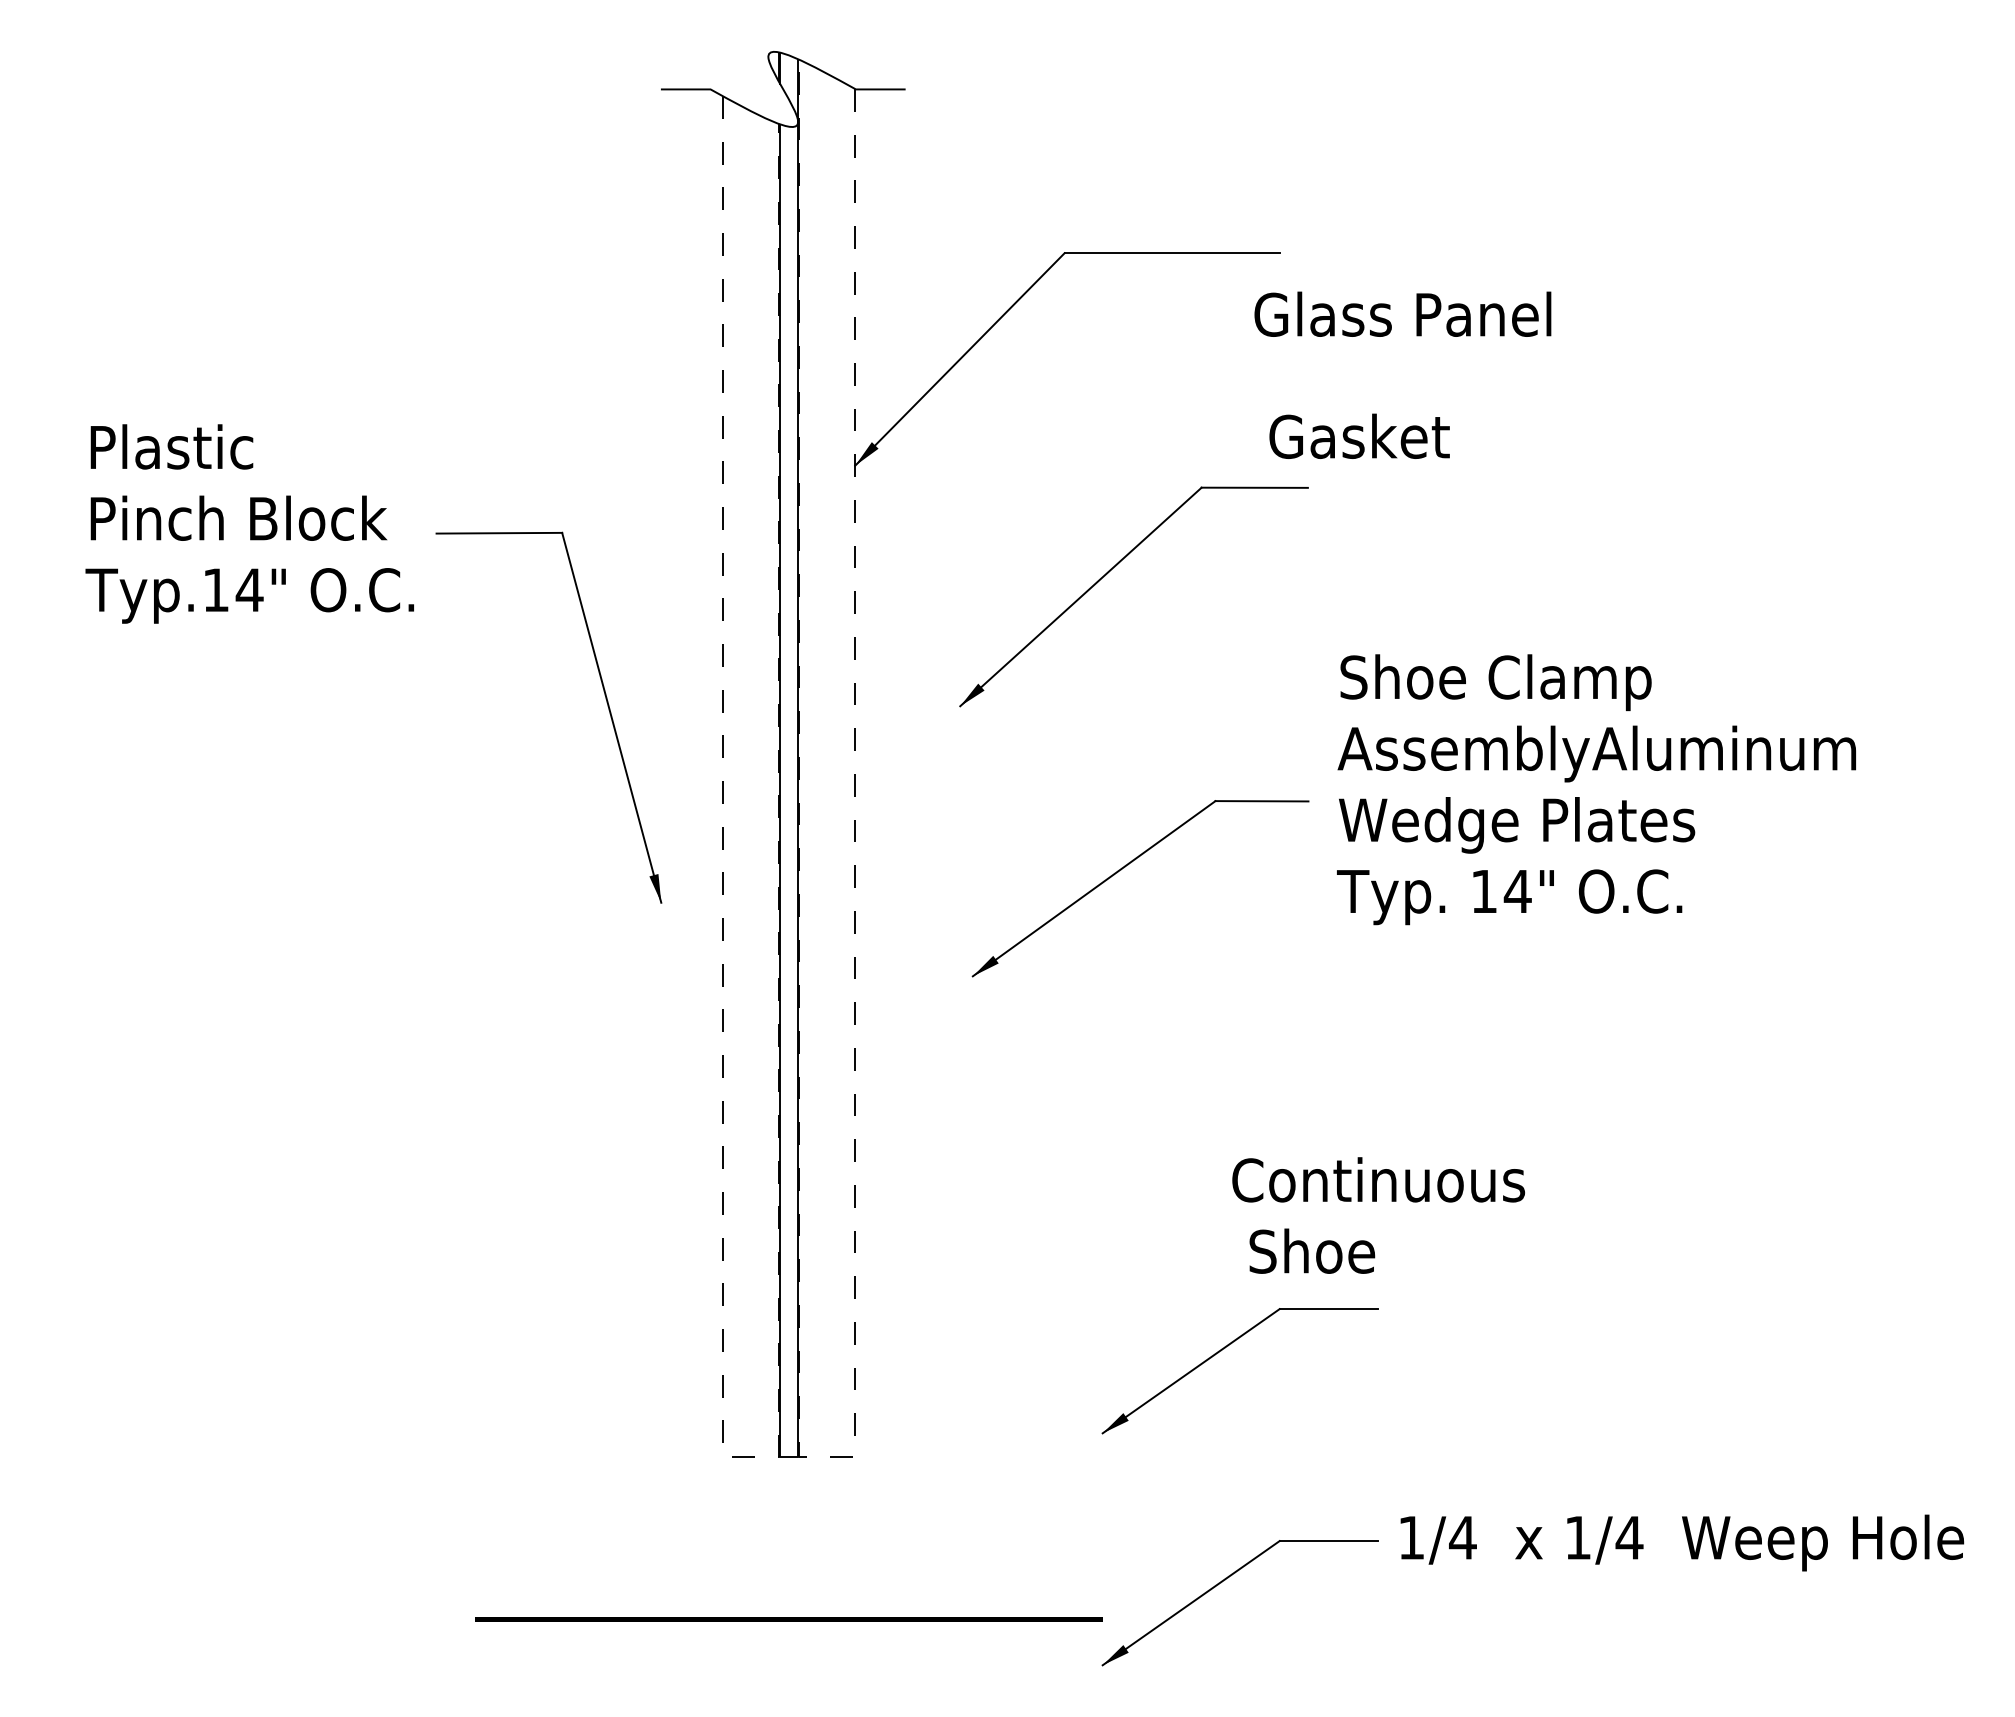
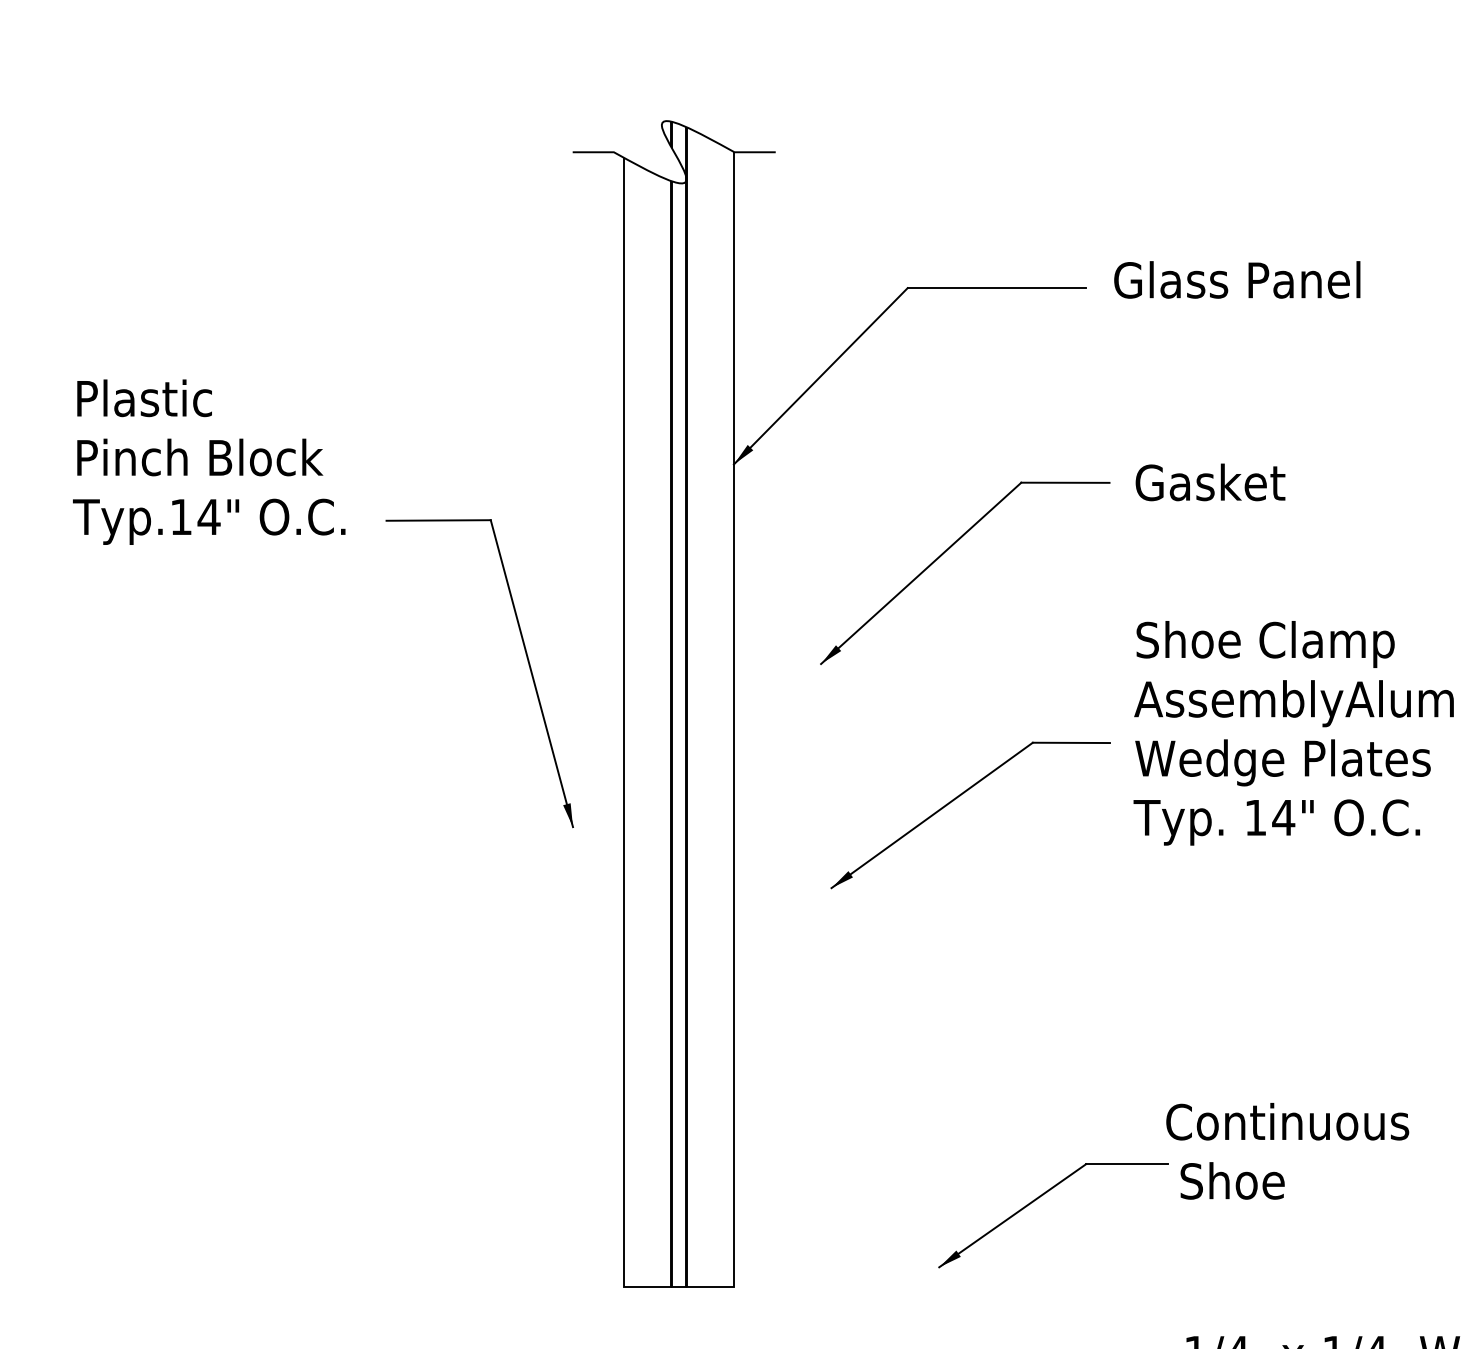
text: (1402, 313) -> (1236, 279), moved
text: (1359, 435) -> (1210, 481), moved
text: (249, 523) -> (208, 461), moved
text: (1378, 1215) -> (1287, 1151), moved
line: (737, 1456) -> (636, 1286), dashed -> solid
line: (812, 1456) -> (698, 1286), dashed -> solid

